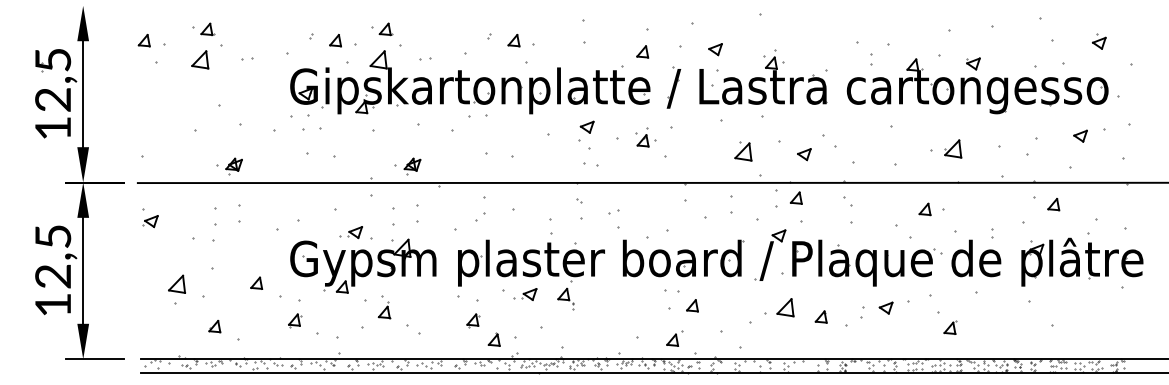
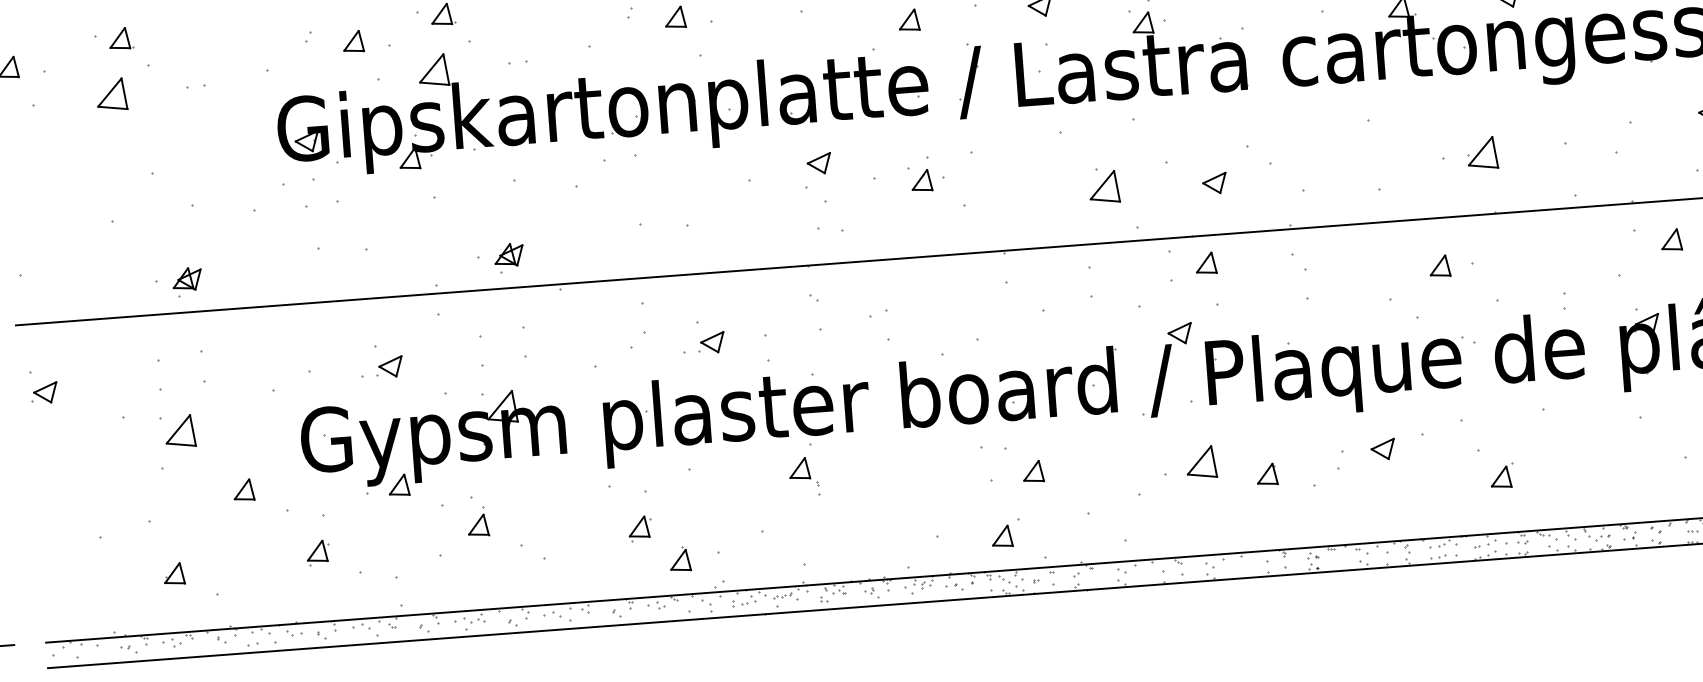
part: (350, 232) -> (381, 367), moved
part: (176, 283) -> (179, 430), moved
part: (525, 294) -> (704, 343), moved

